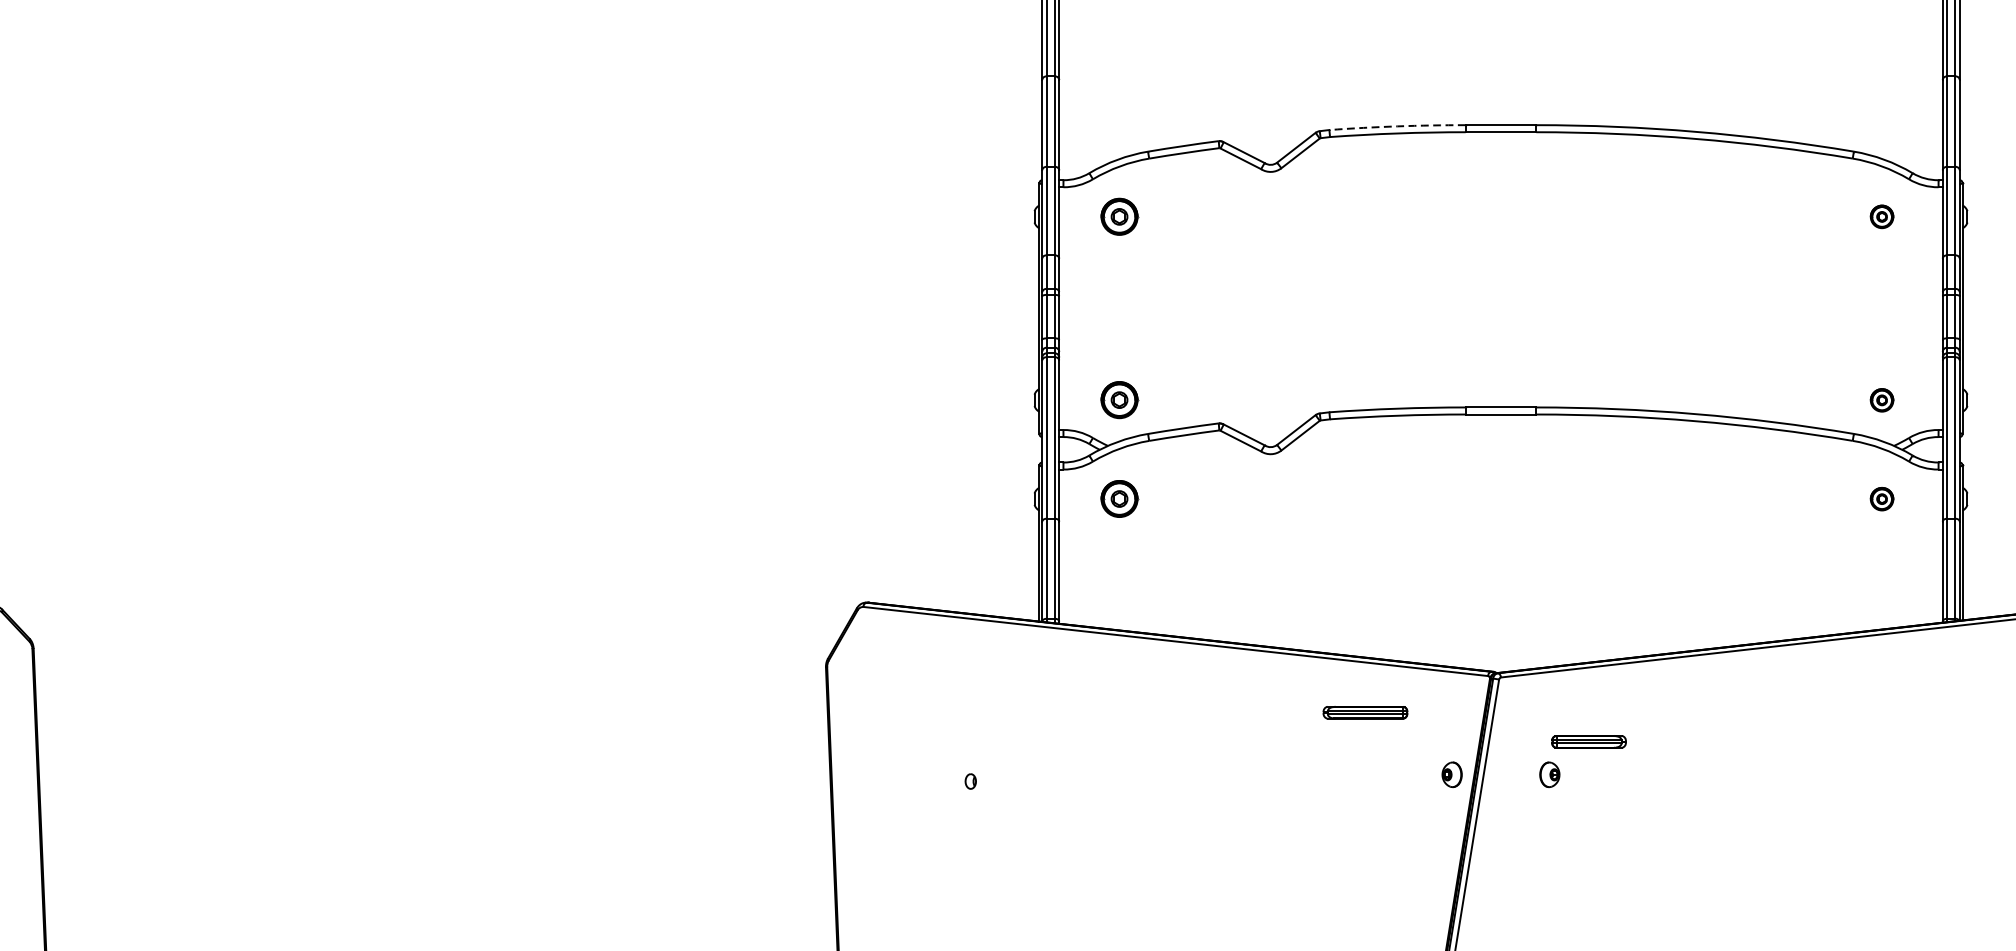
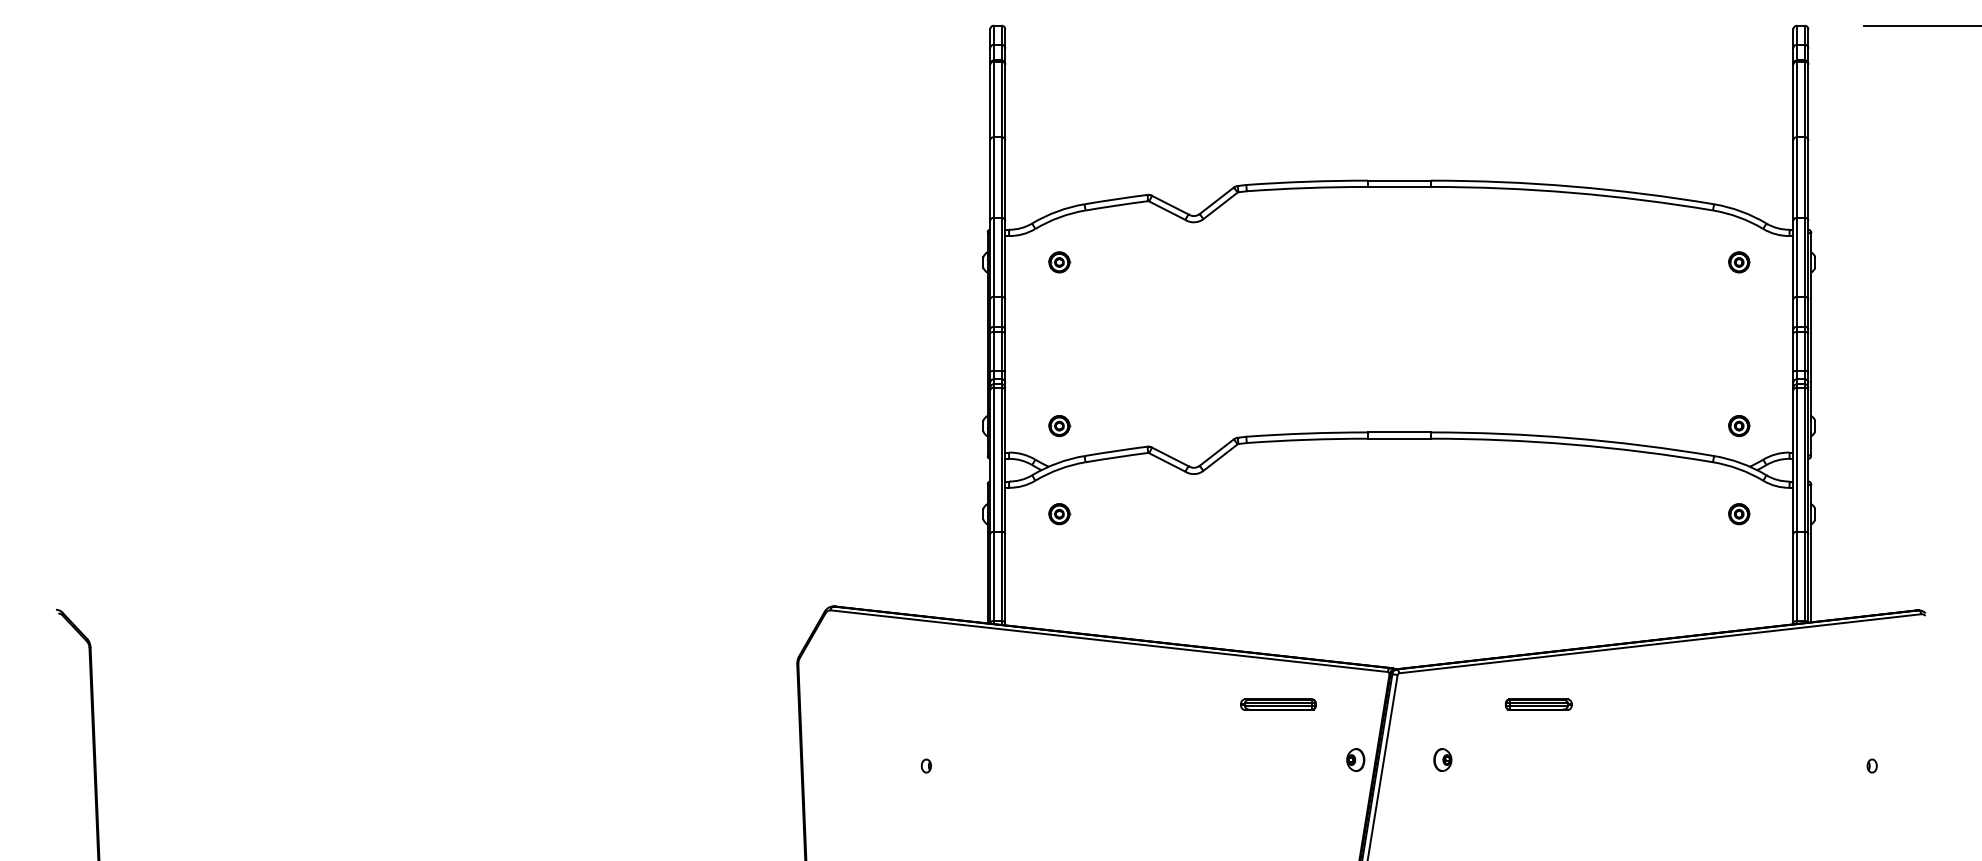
arc: (1398, 126) -> (1307, 181), dashed -> solid
part: (1119, 216) -> (1059, 262), size x0.62
part: (1119, 400) -> (1059, 426), size x0.62
part: (1119, 499) -> (1059, 514), size x0.62
part: (1588, 741) -> (1538, 704), moved

